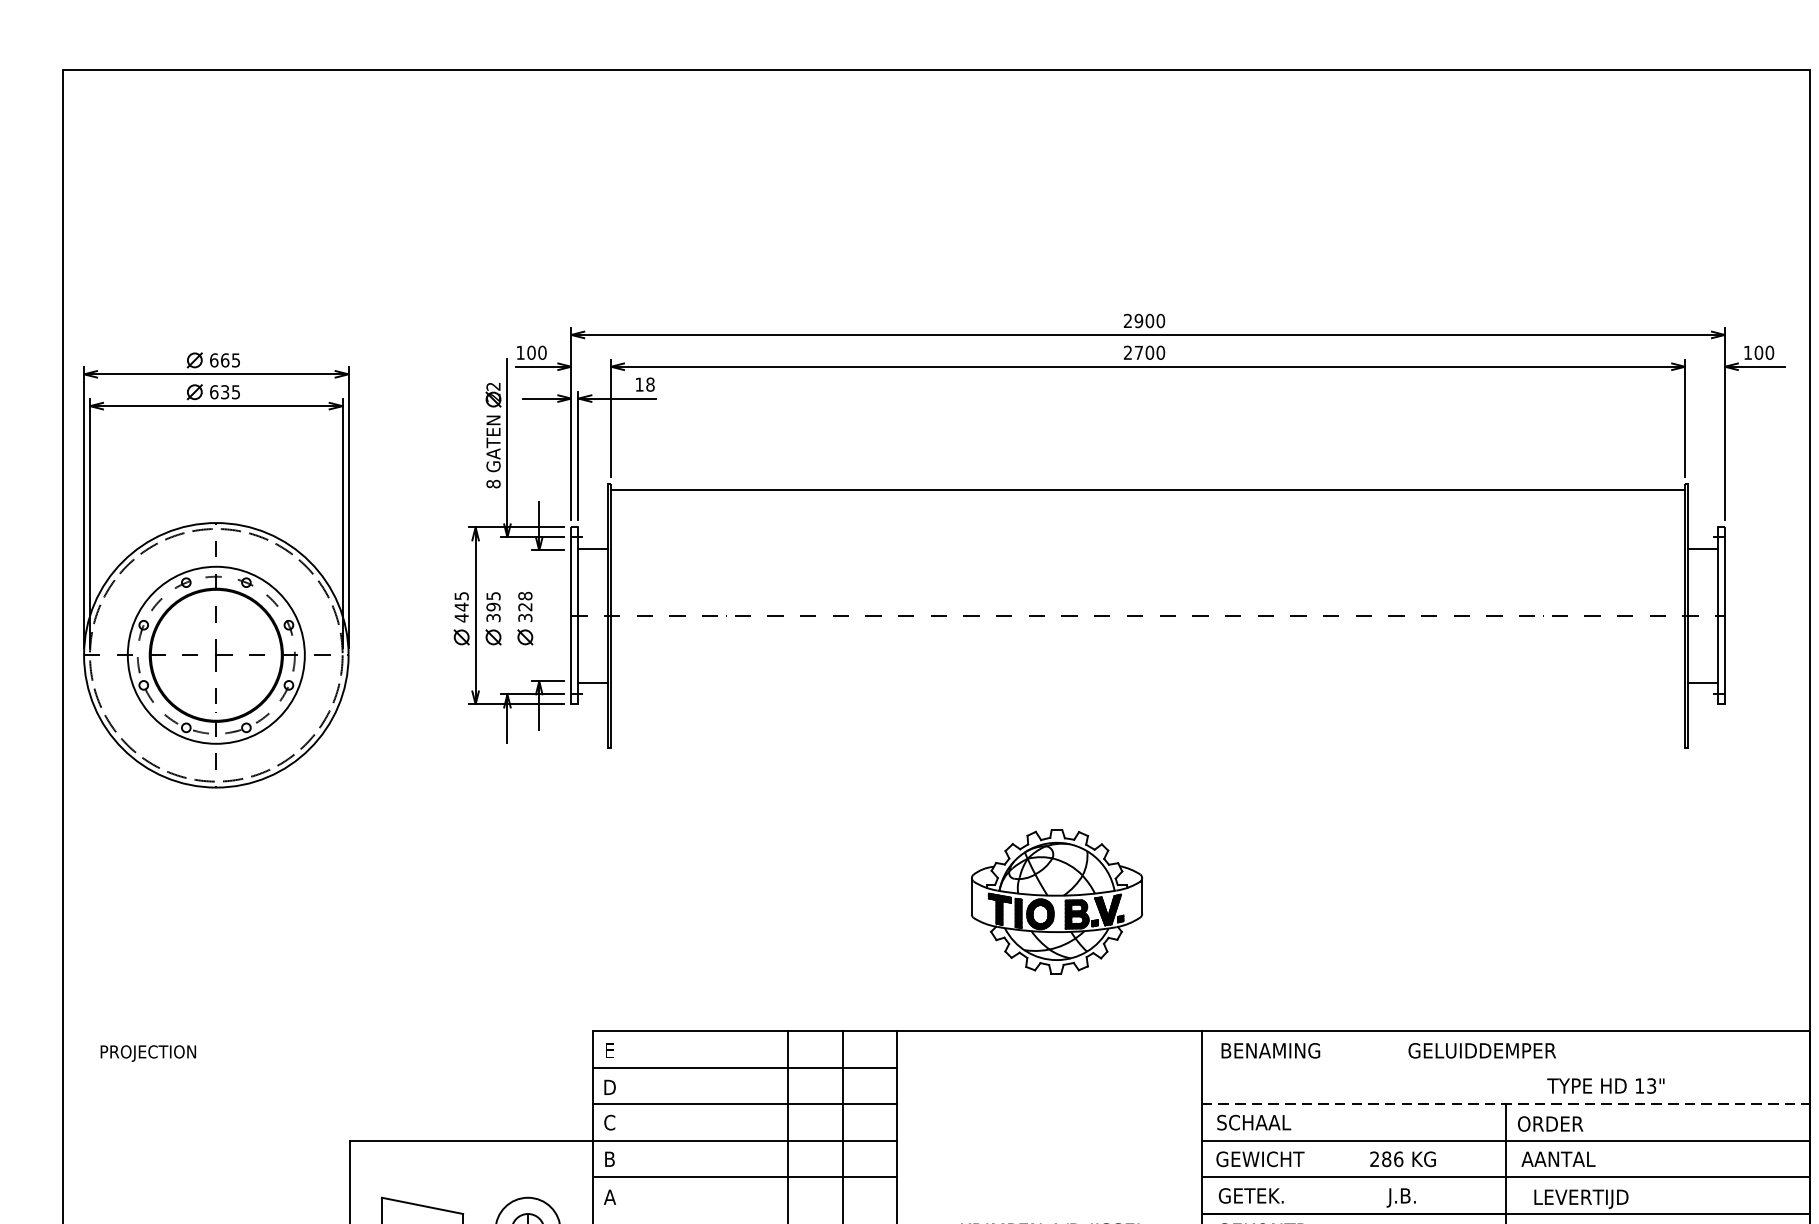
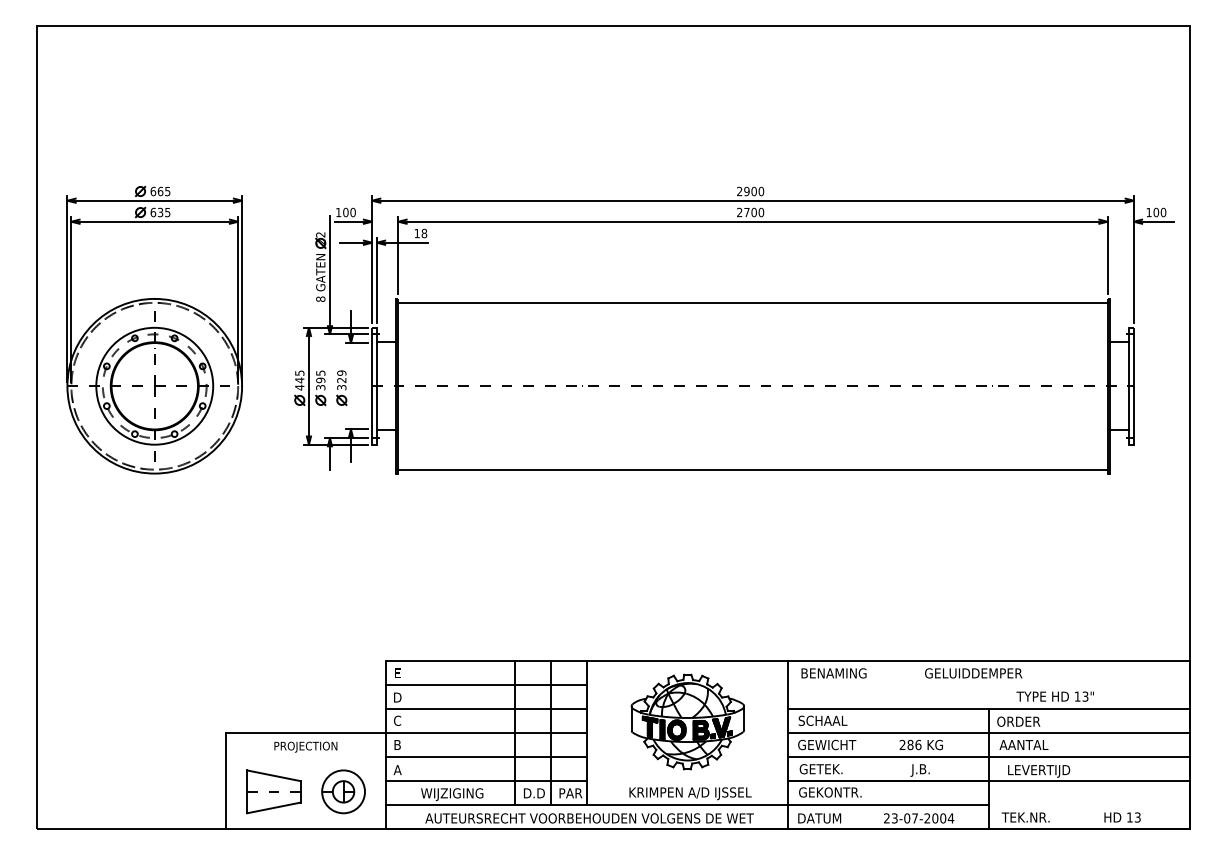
part: (215, 569) -> (154, 329), moved
text: (524, 595) -> (341, 372), 328 -> 329
line: (1147, 742) -> (752, 469), added
part: (1056, 901) -> (687, 721), moved
text: (147, 1052) -> (305, 746), moved
line: (1506, 1103) -> (989, 708), dashed -> solid
line: (744, 1214) -> (486, 781), added

